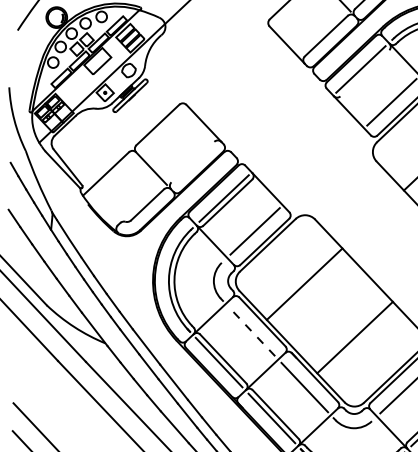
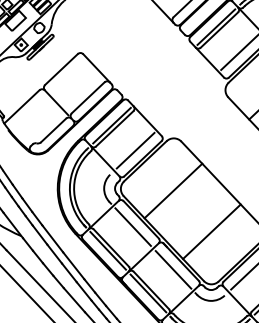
line: (364, 73) -> (219, 30), added
line: (192, 161) -> (87, 97), added
line: (251, 331) -> (132, 227), dashed -> solid

